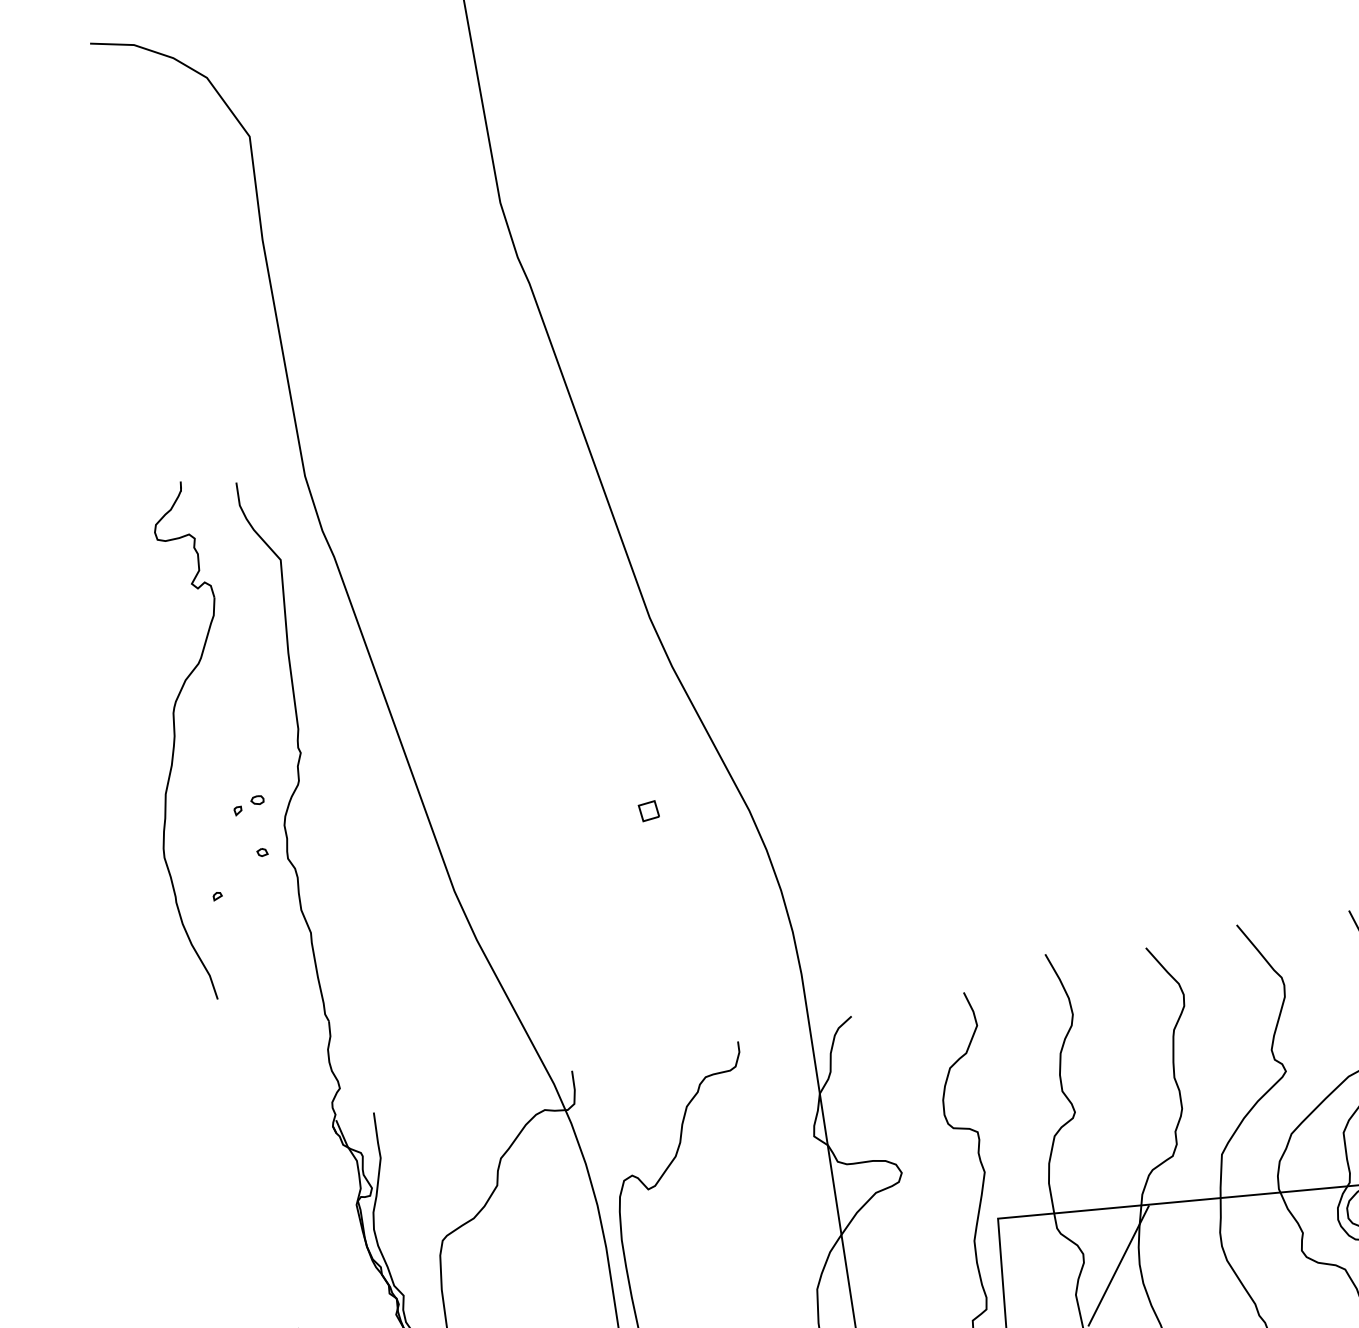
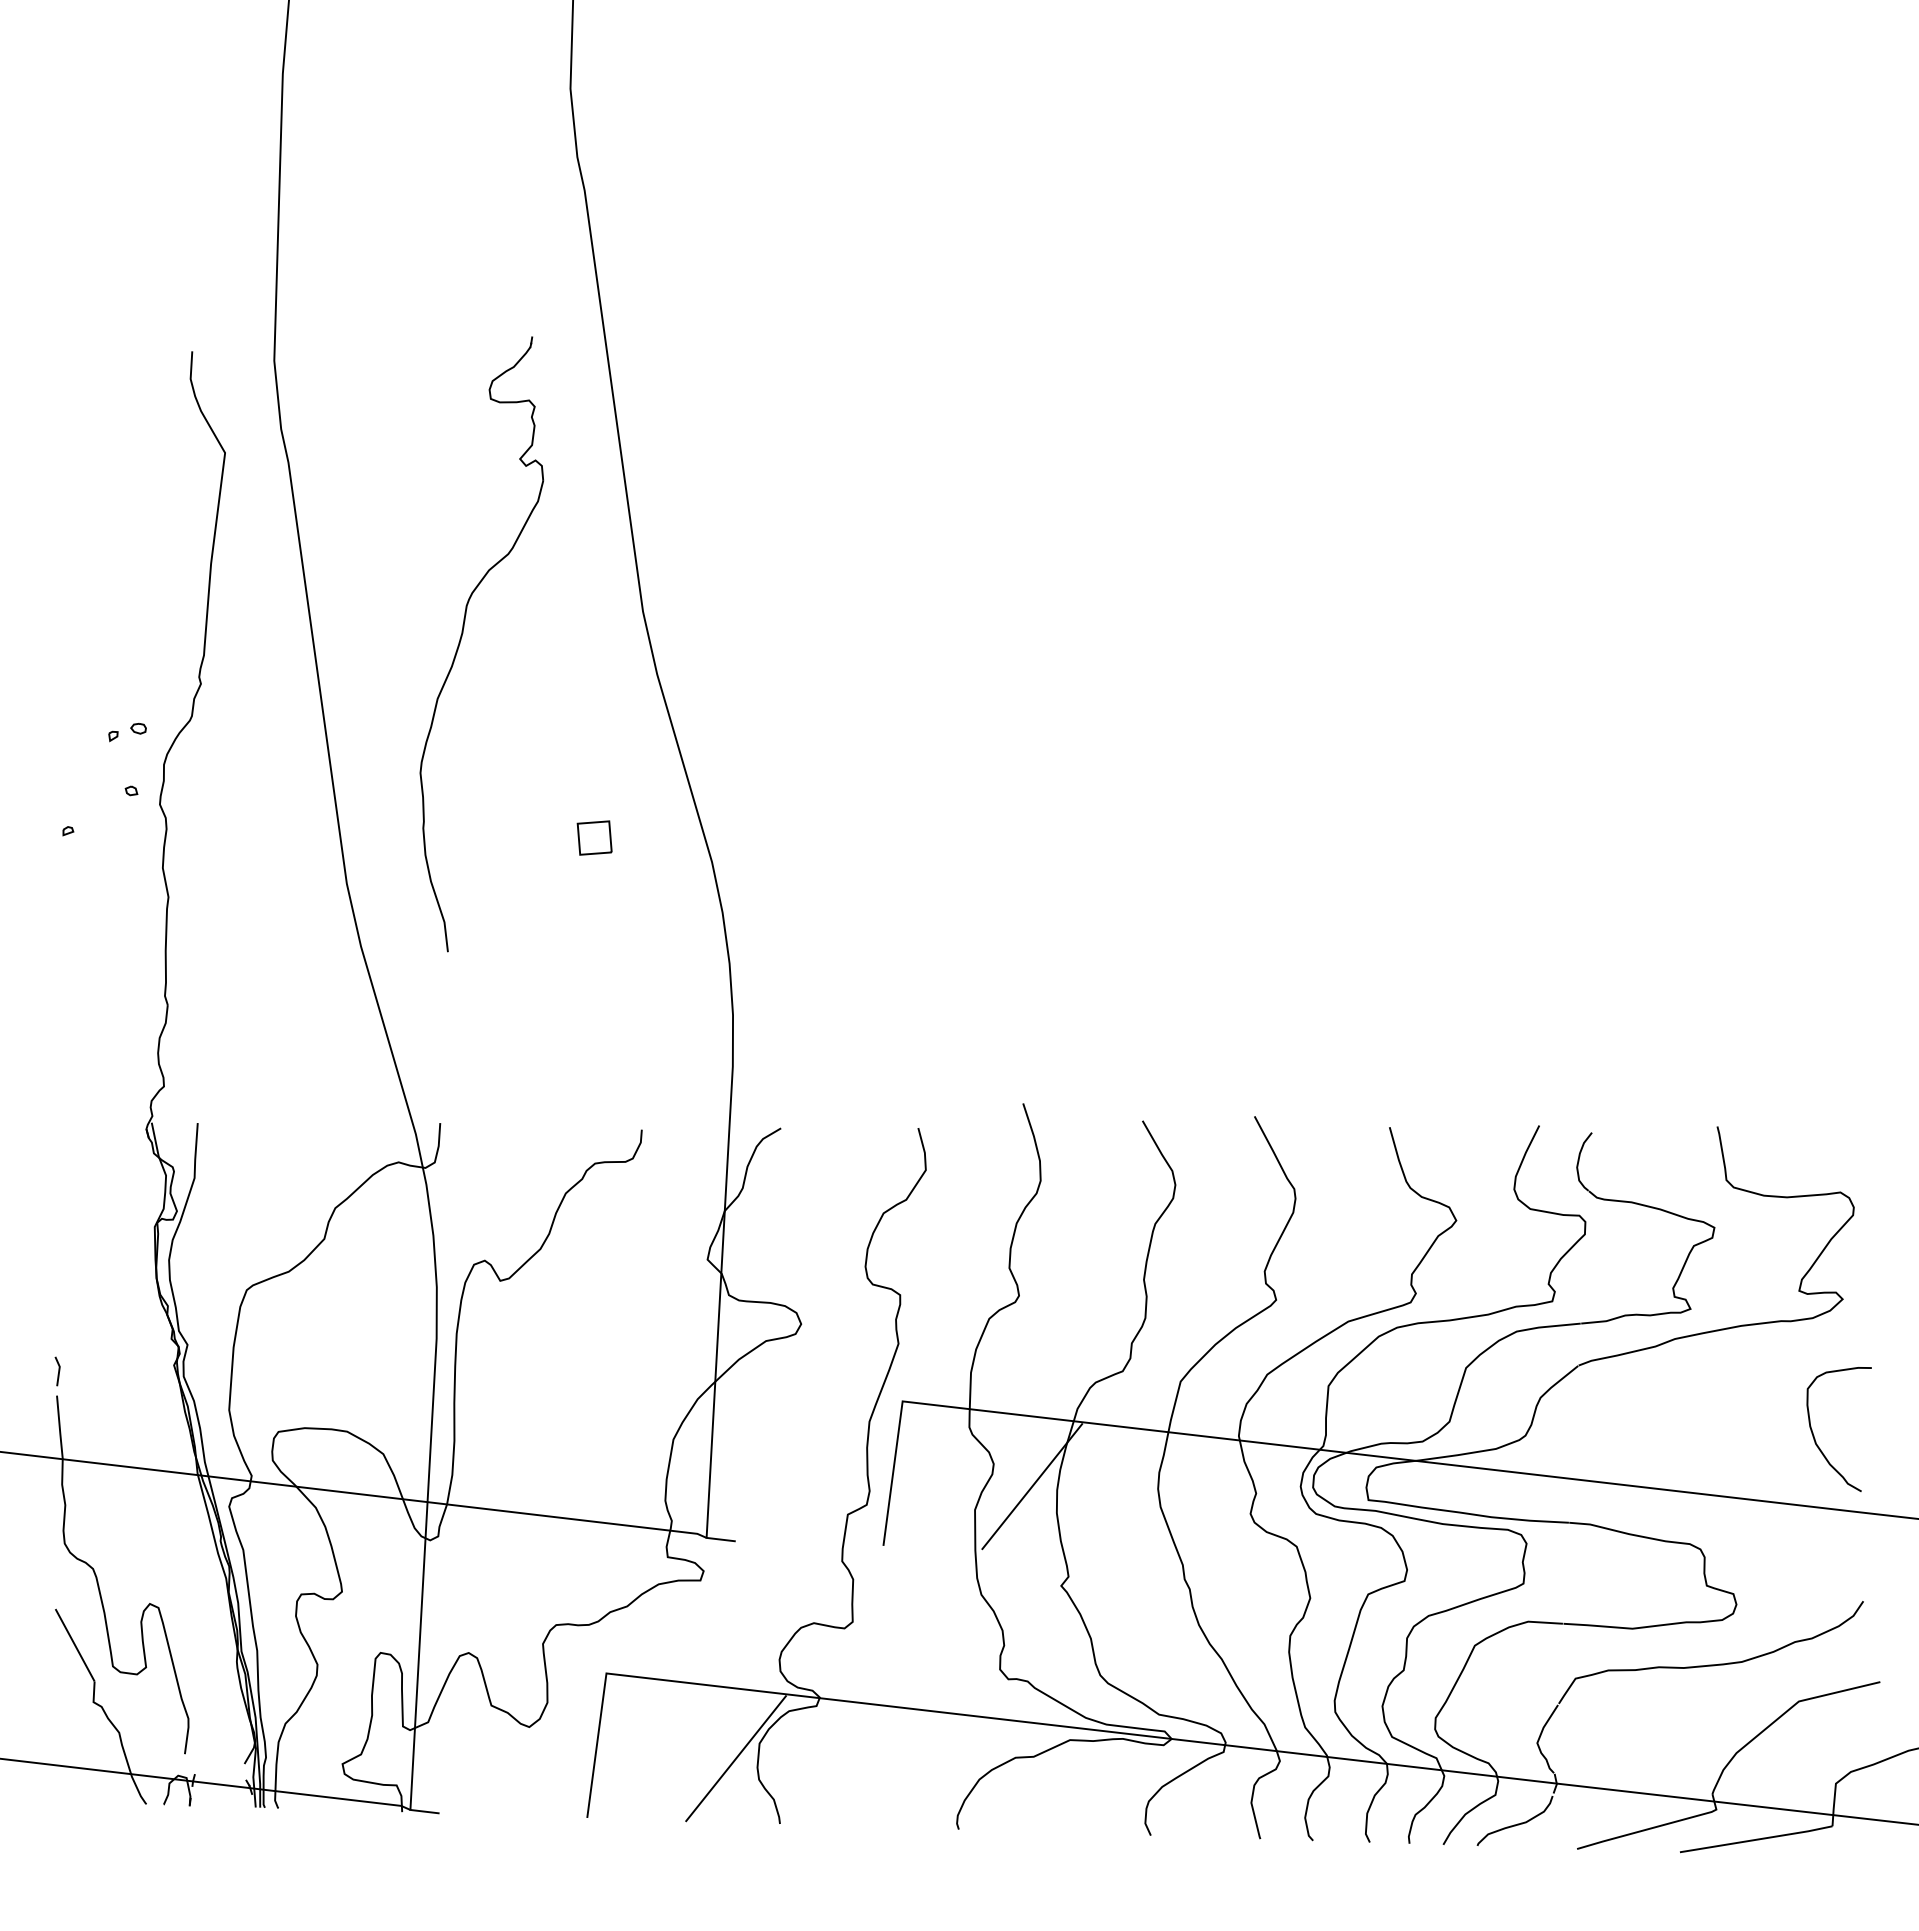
part: (175, 739) -> (462, 637), moved
part: (648, 810) -> (593, 837), size x1.6

